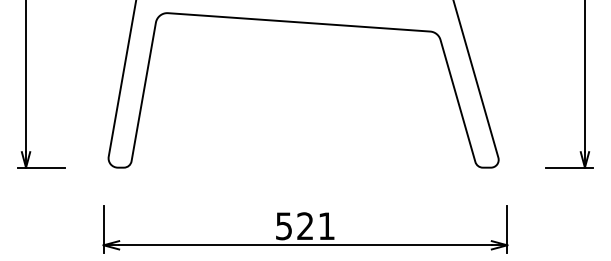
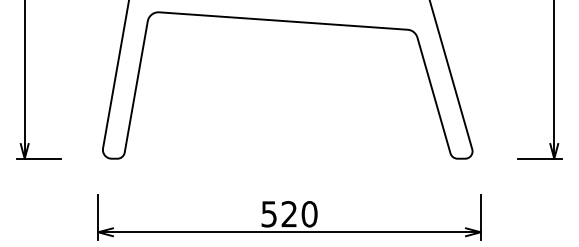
text: (326, 226) -> (309, 214), 521 -> 520

